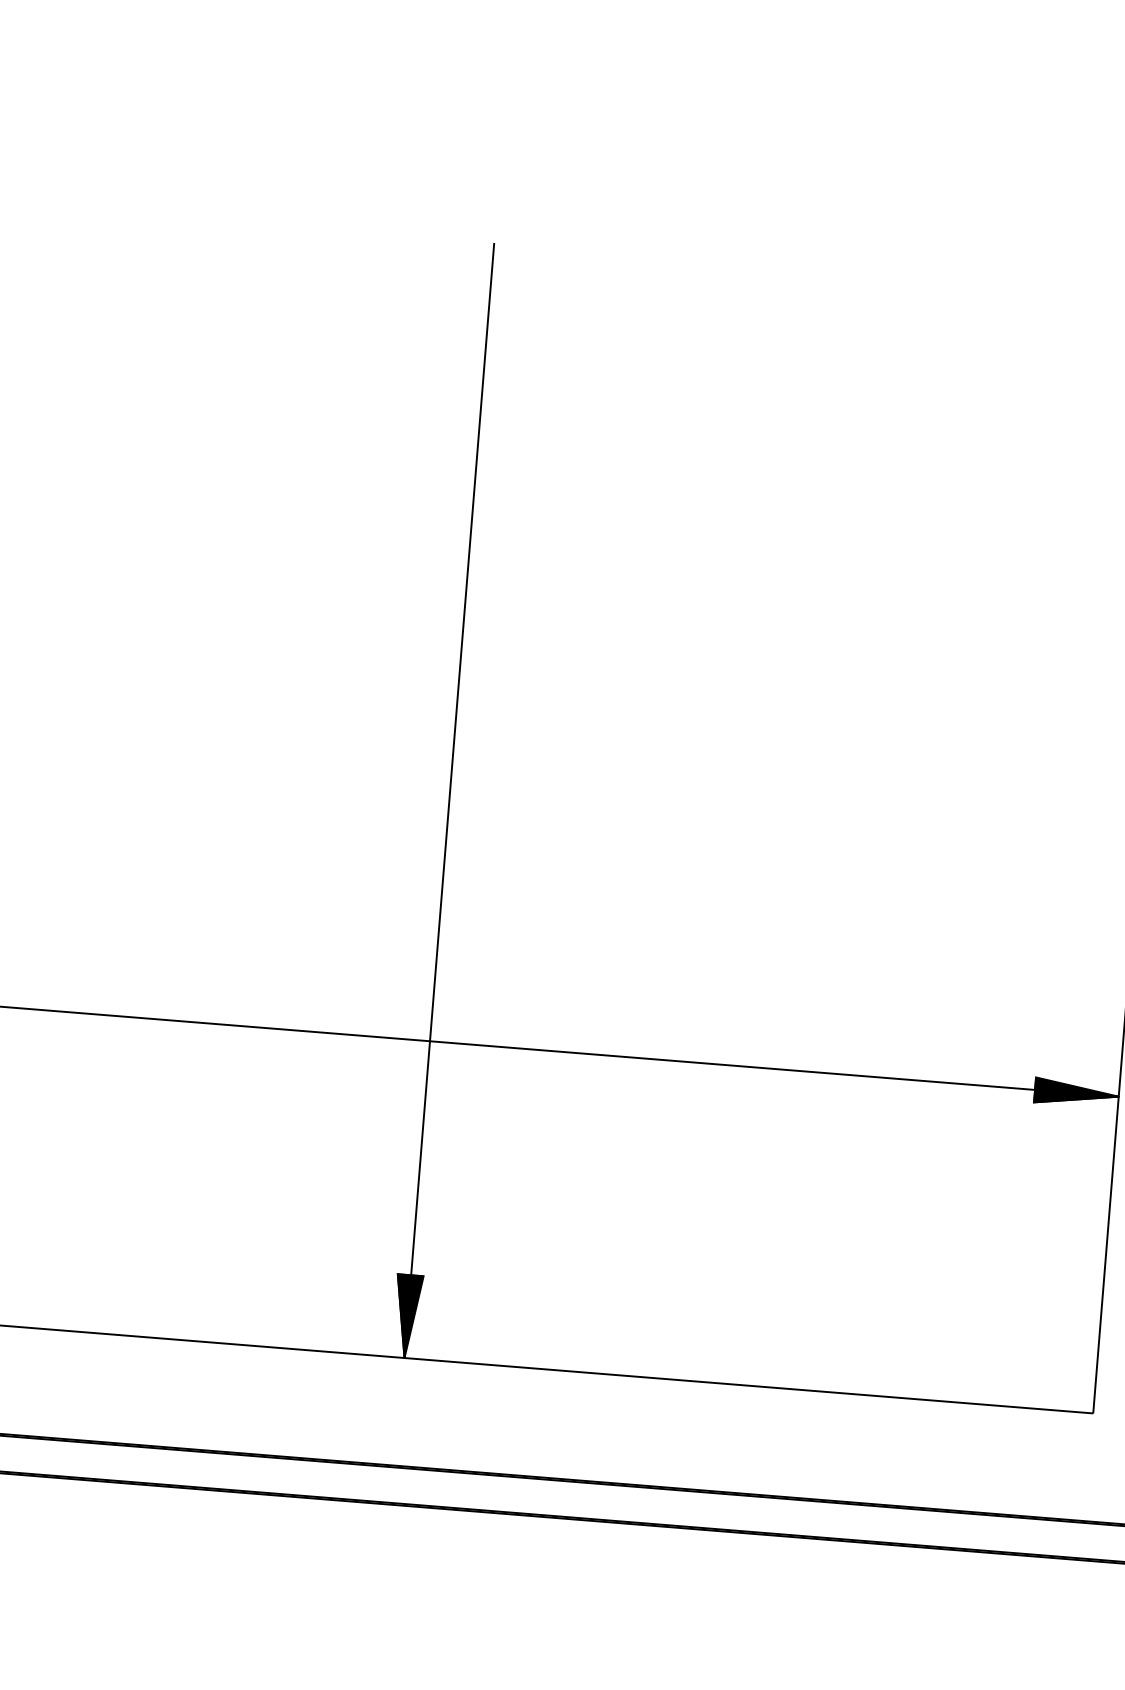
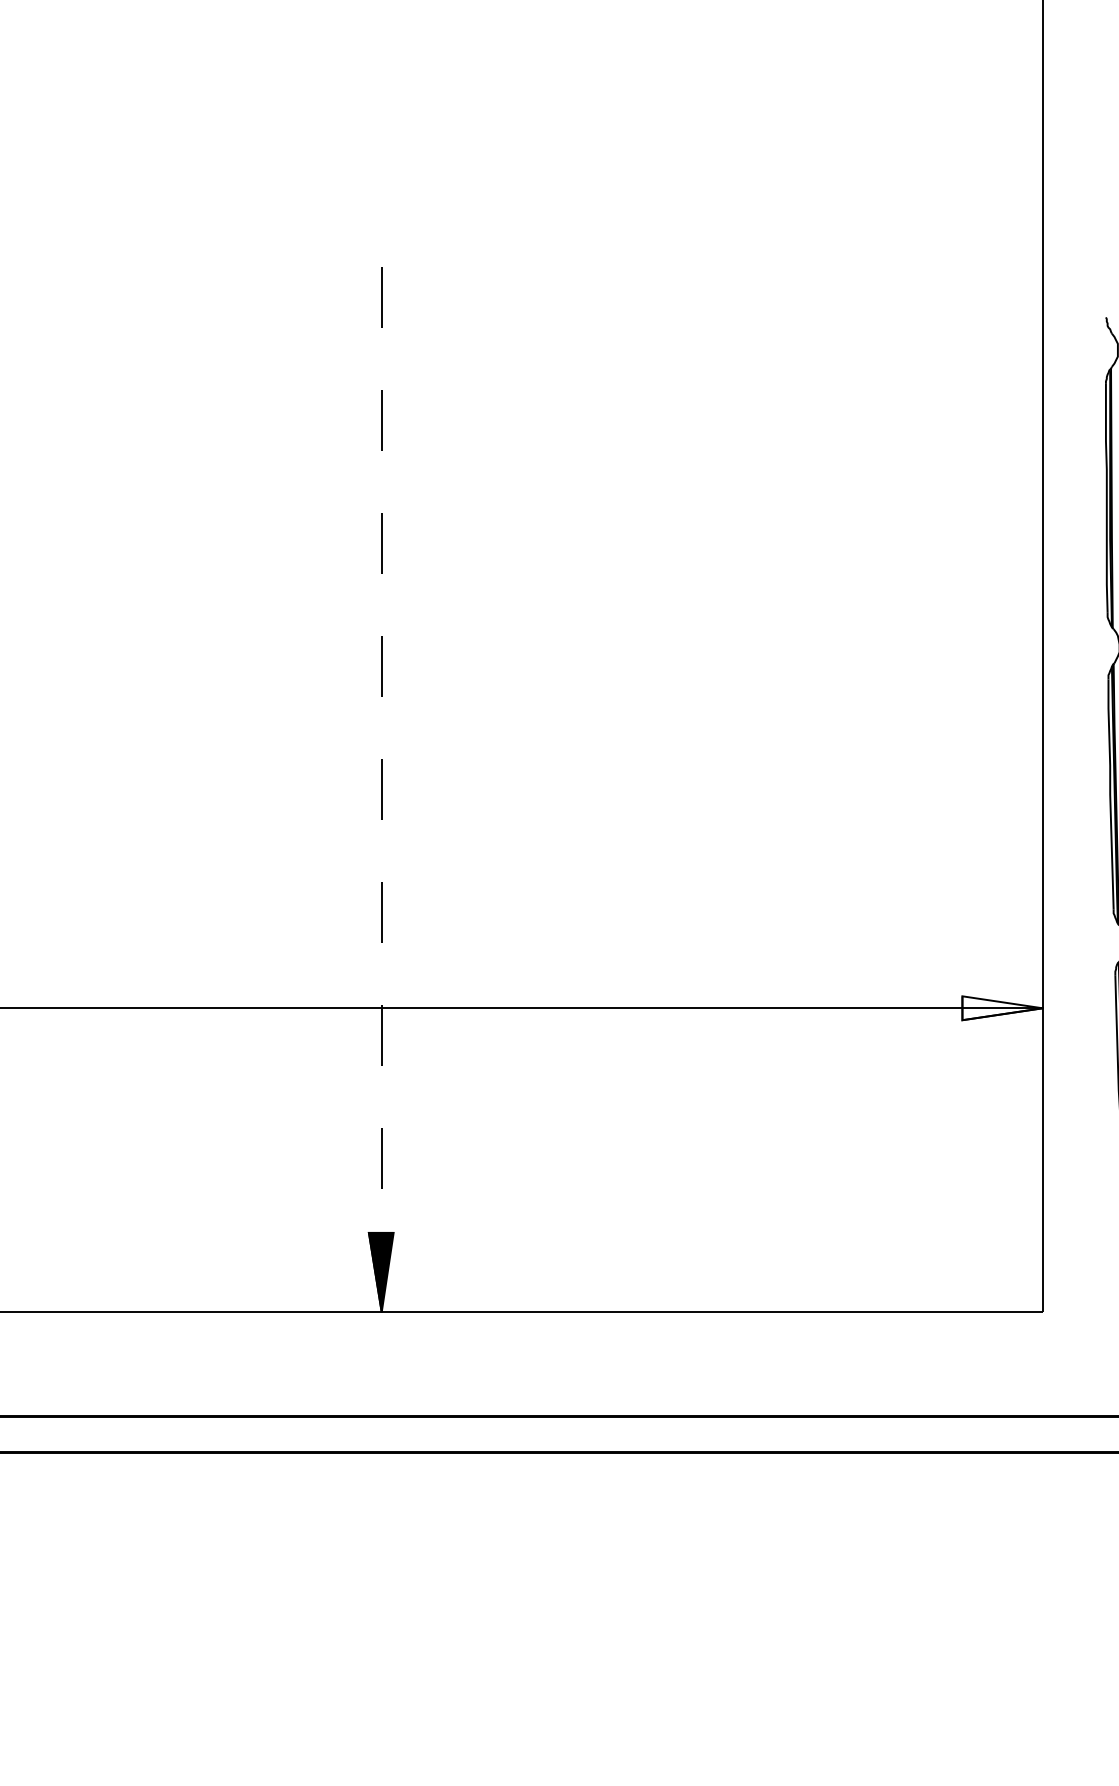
line: (449, 800) -> (381, 777), solid -> dashed
fill: (1076, 1093) -> (1002, 1008), removed

